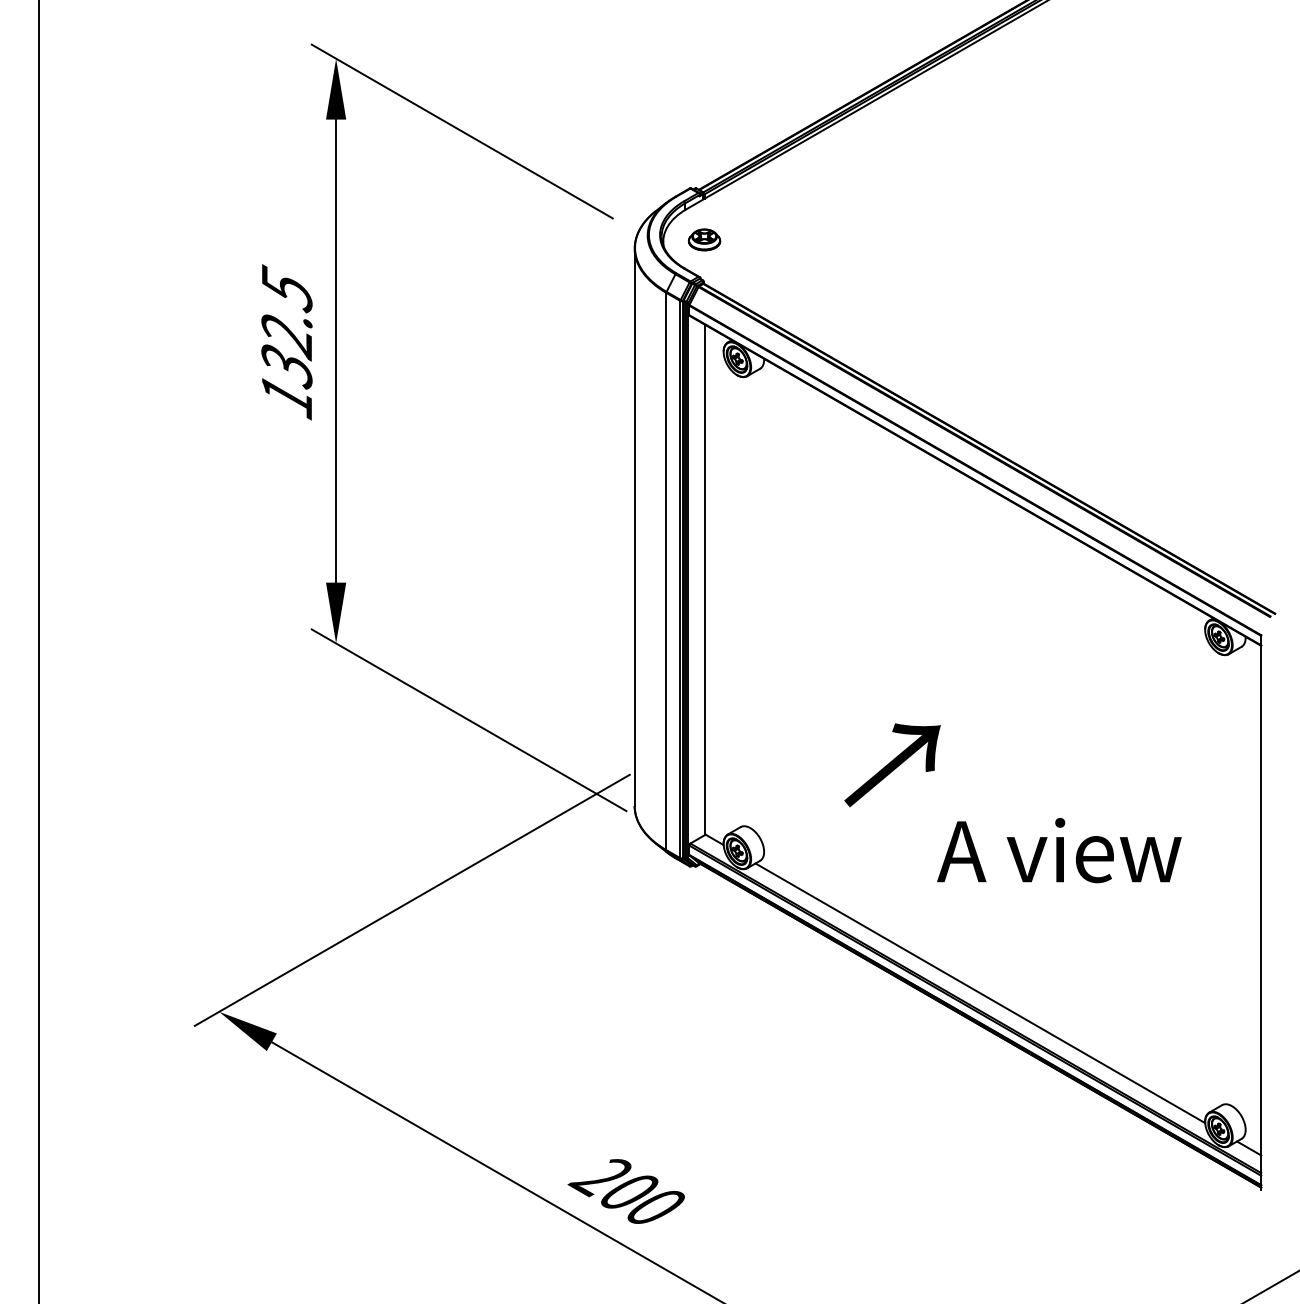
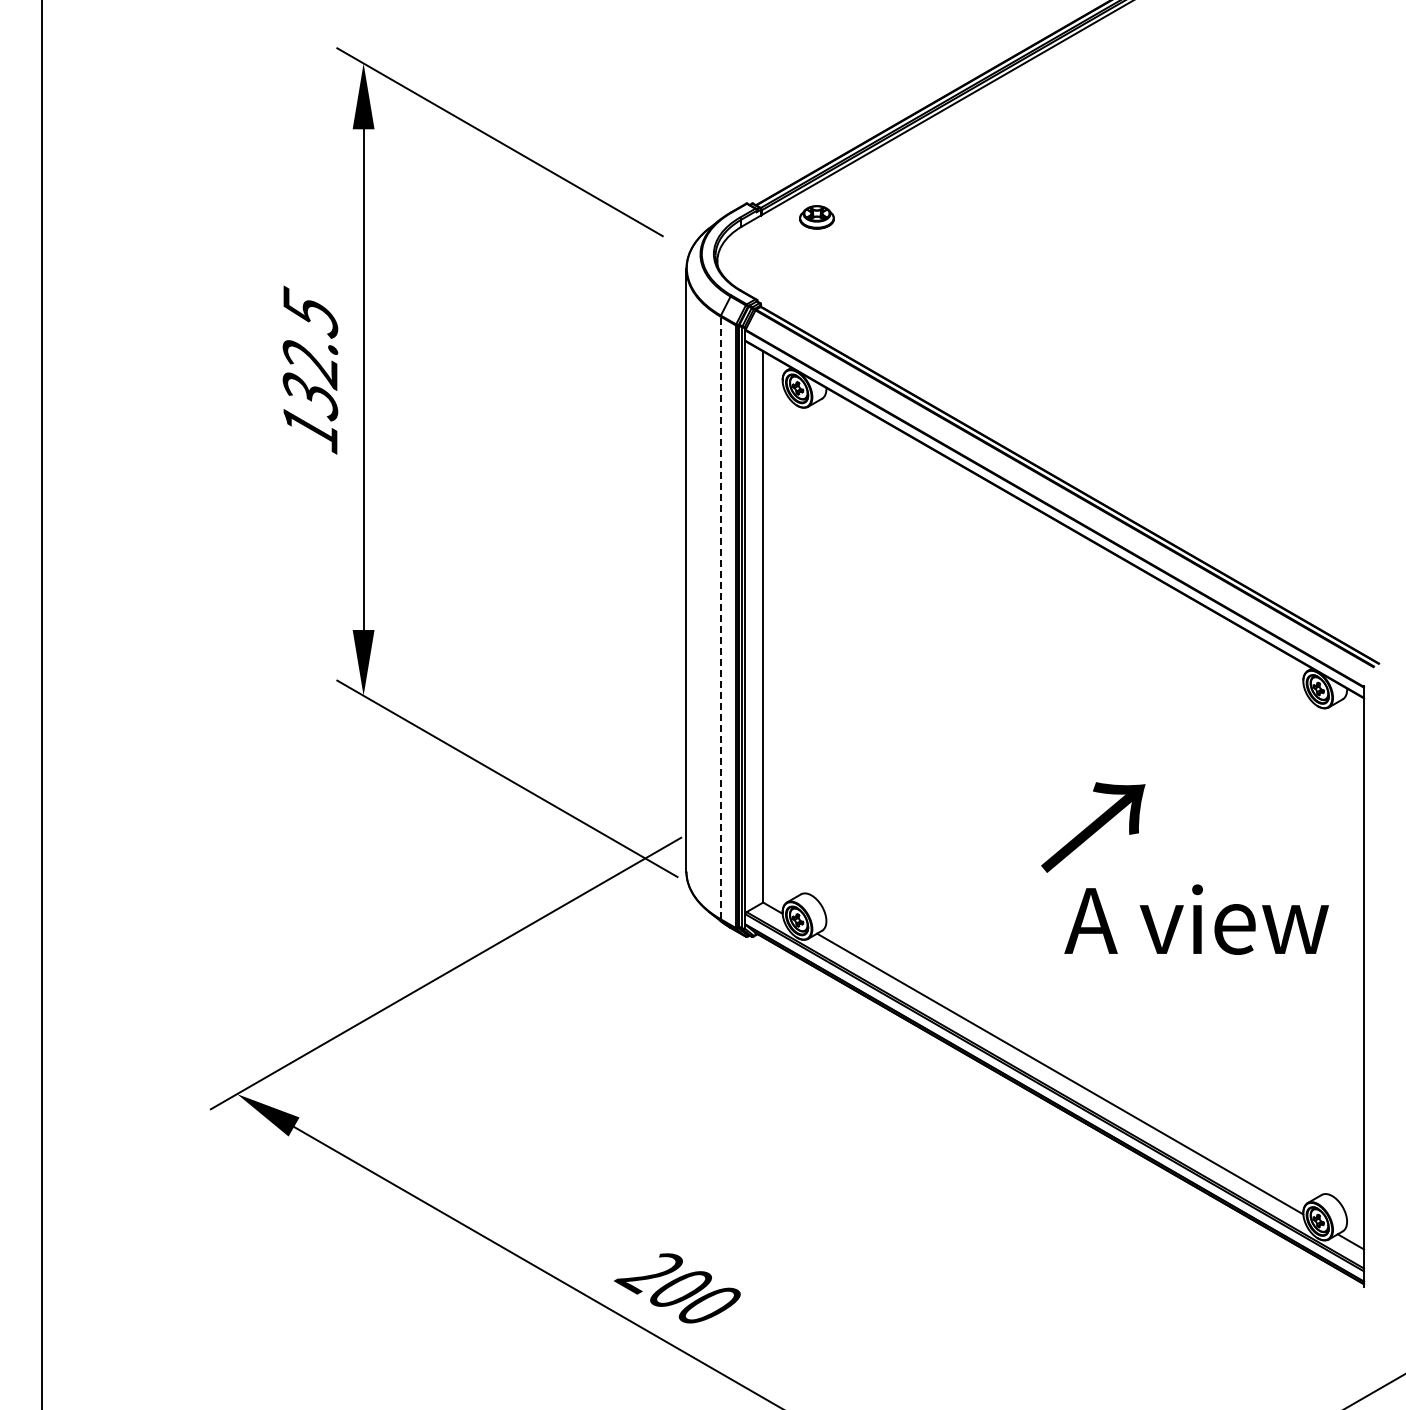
part: (704, 240) -> (816, 217), moved
line: (666, 571) -> (720, 617), solid -> dashed
text: (892, 765) -> (1093, 827), moved
text: (1059, 850) -> (1196, 919), moved

